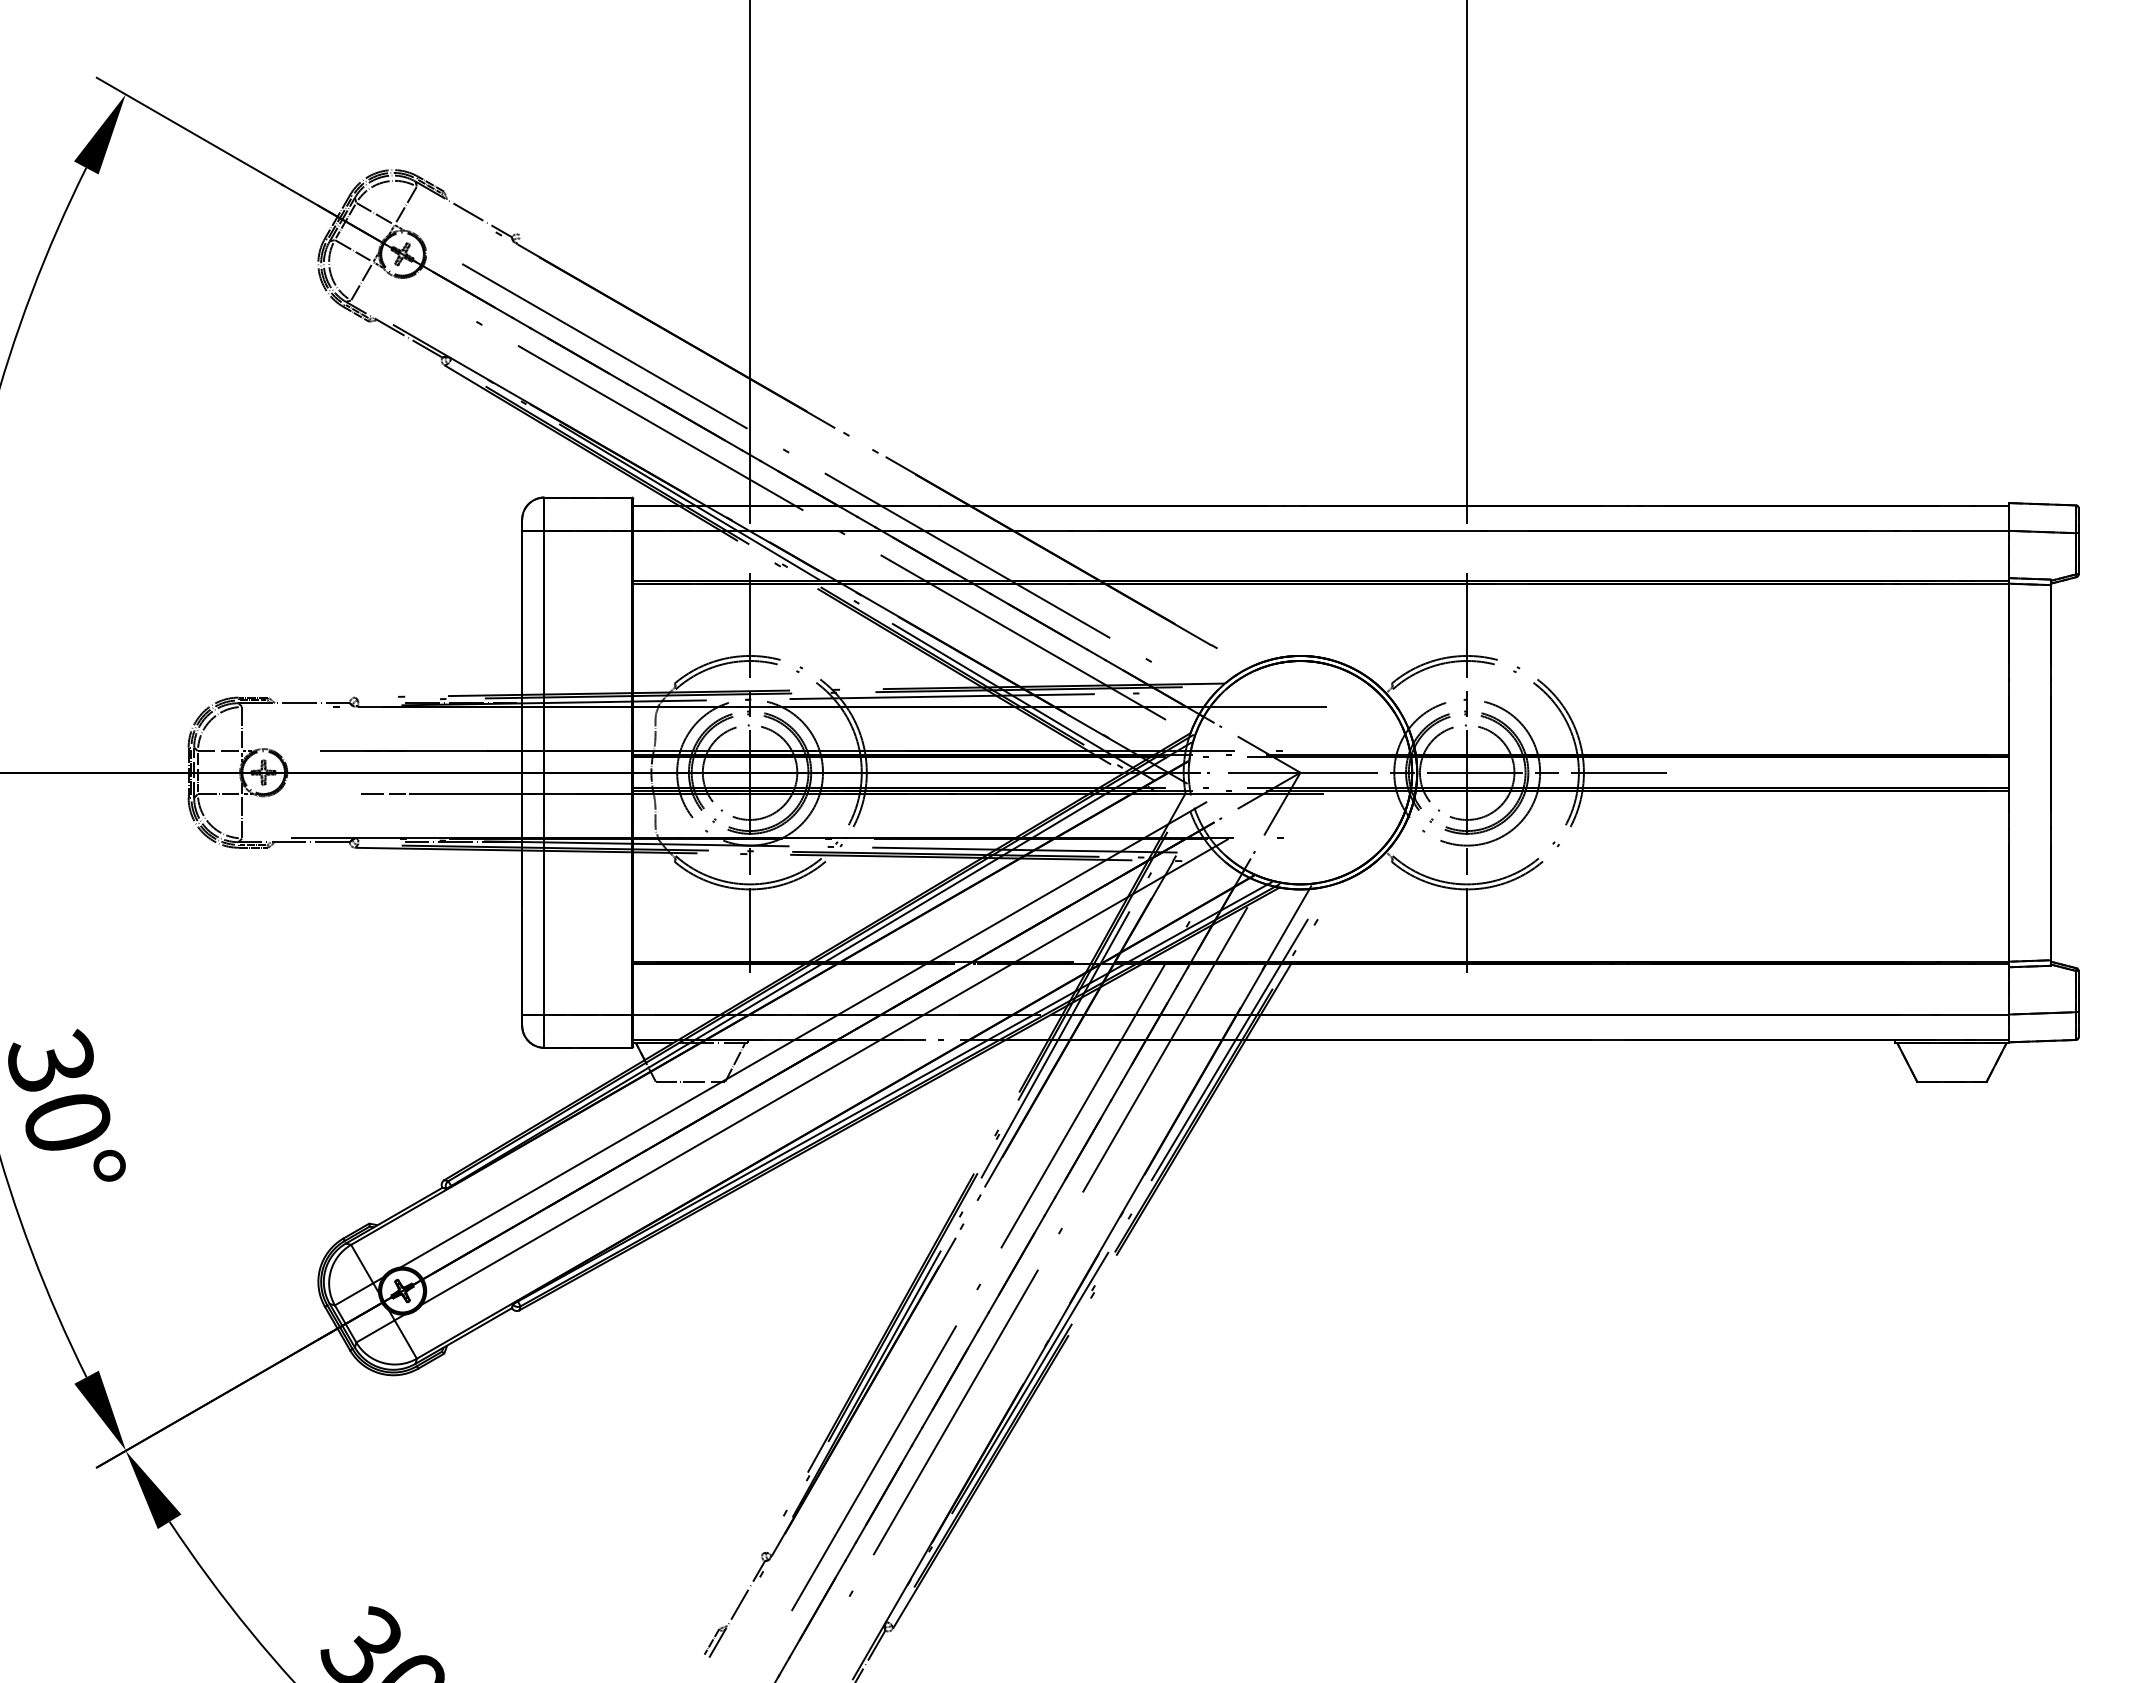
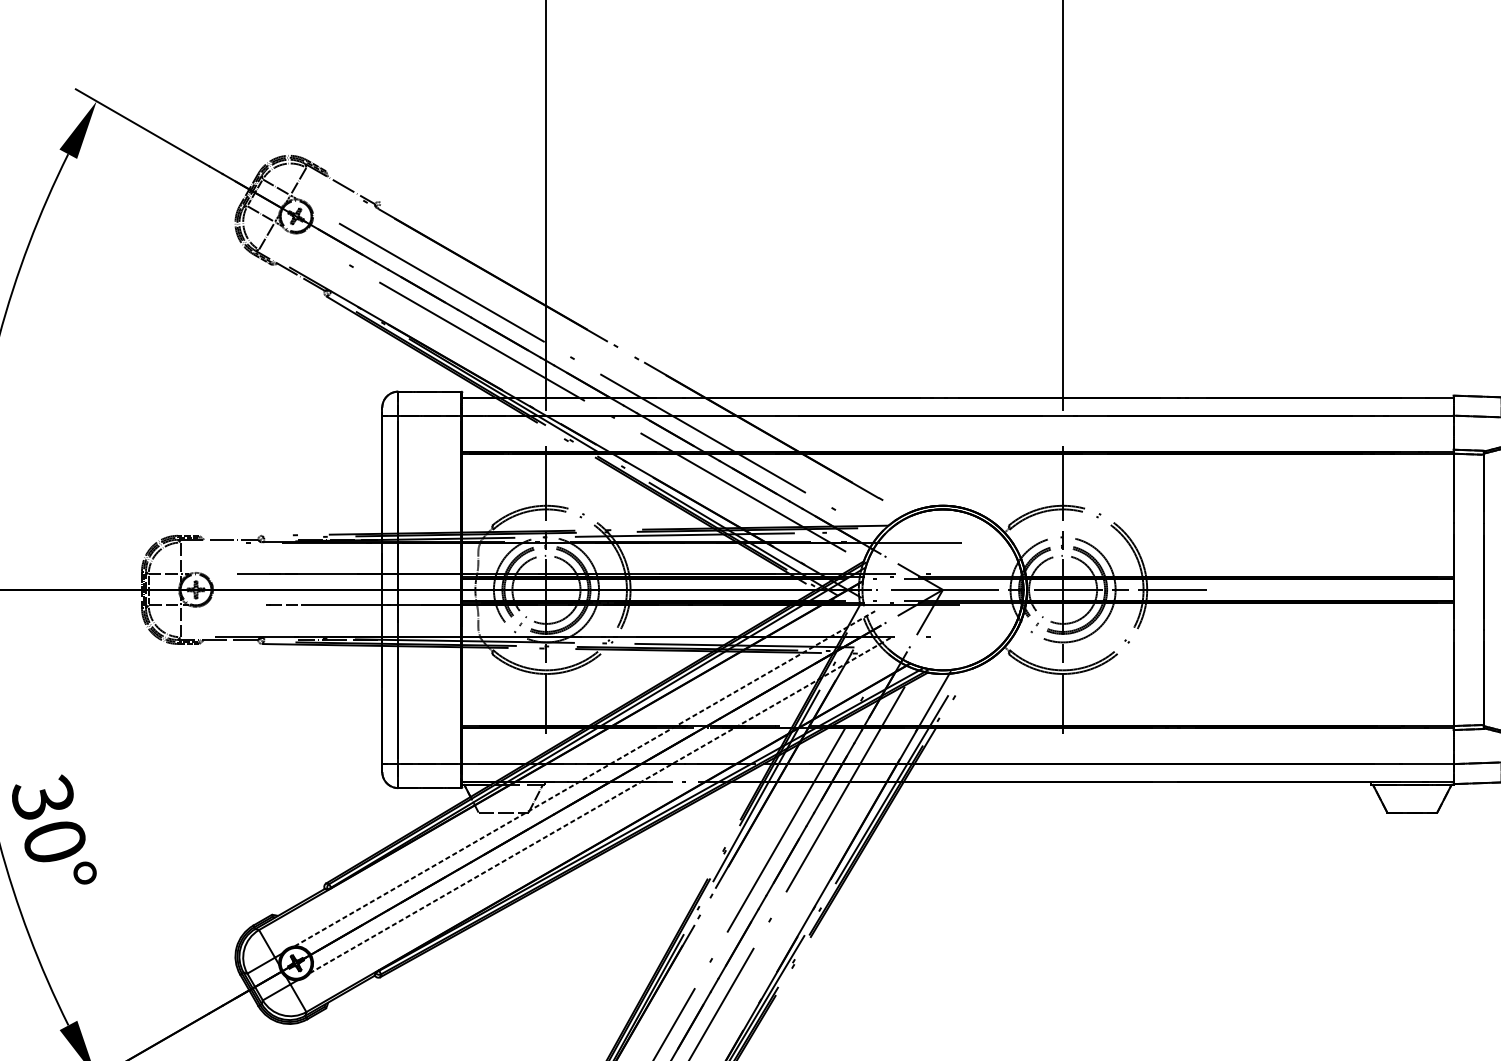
line: (803, 1034) -> (584, 778), solid -> dashed
line: (824, 1072) -> (600, 805), solid -> dashed

